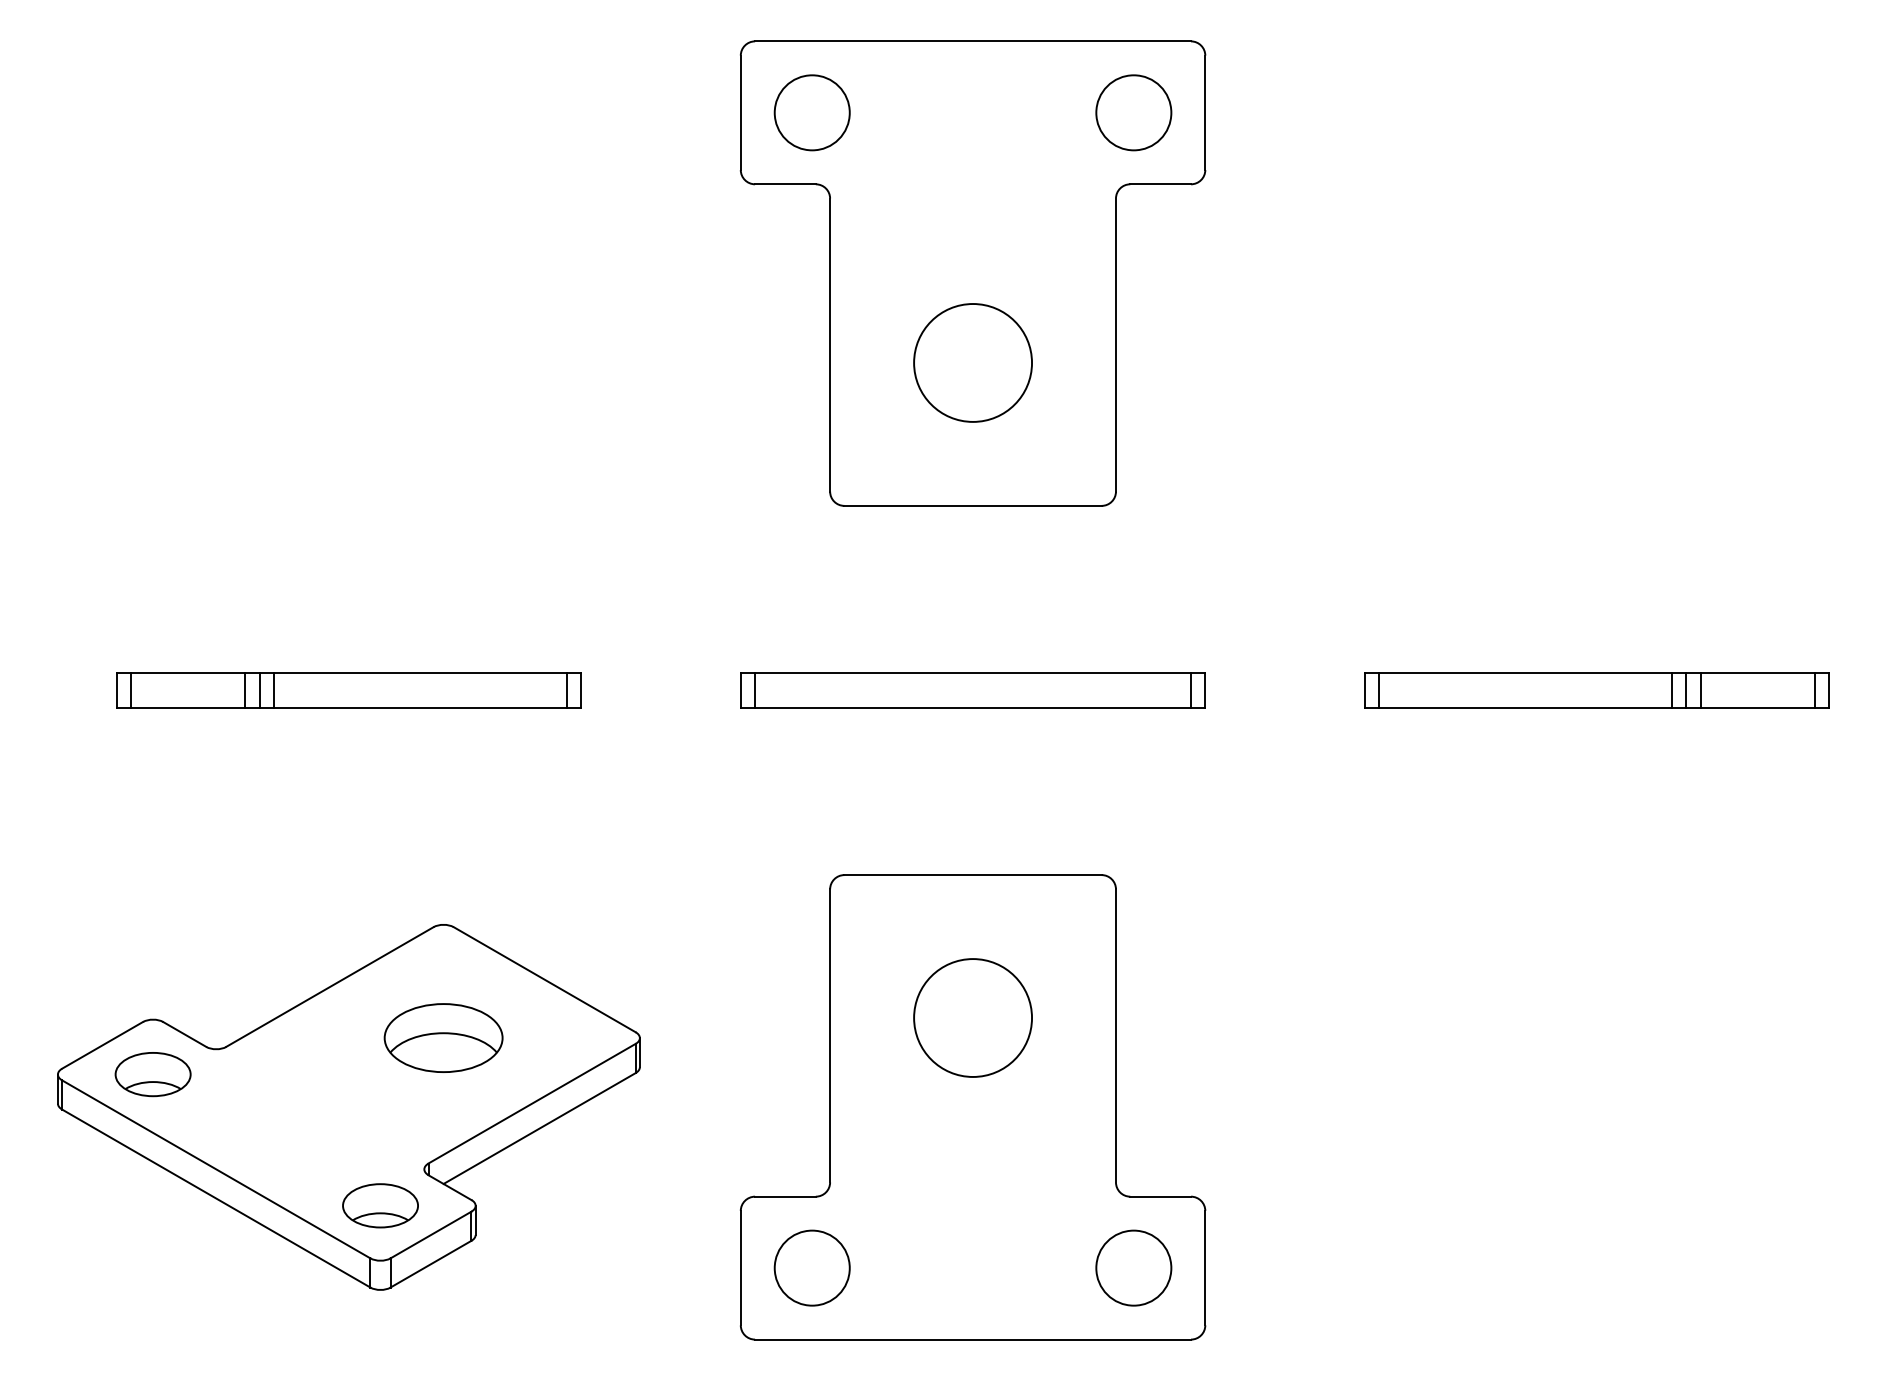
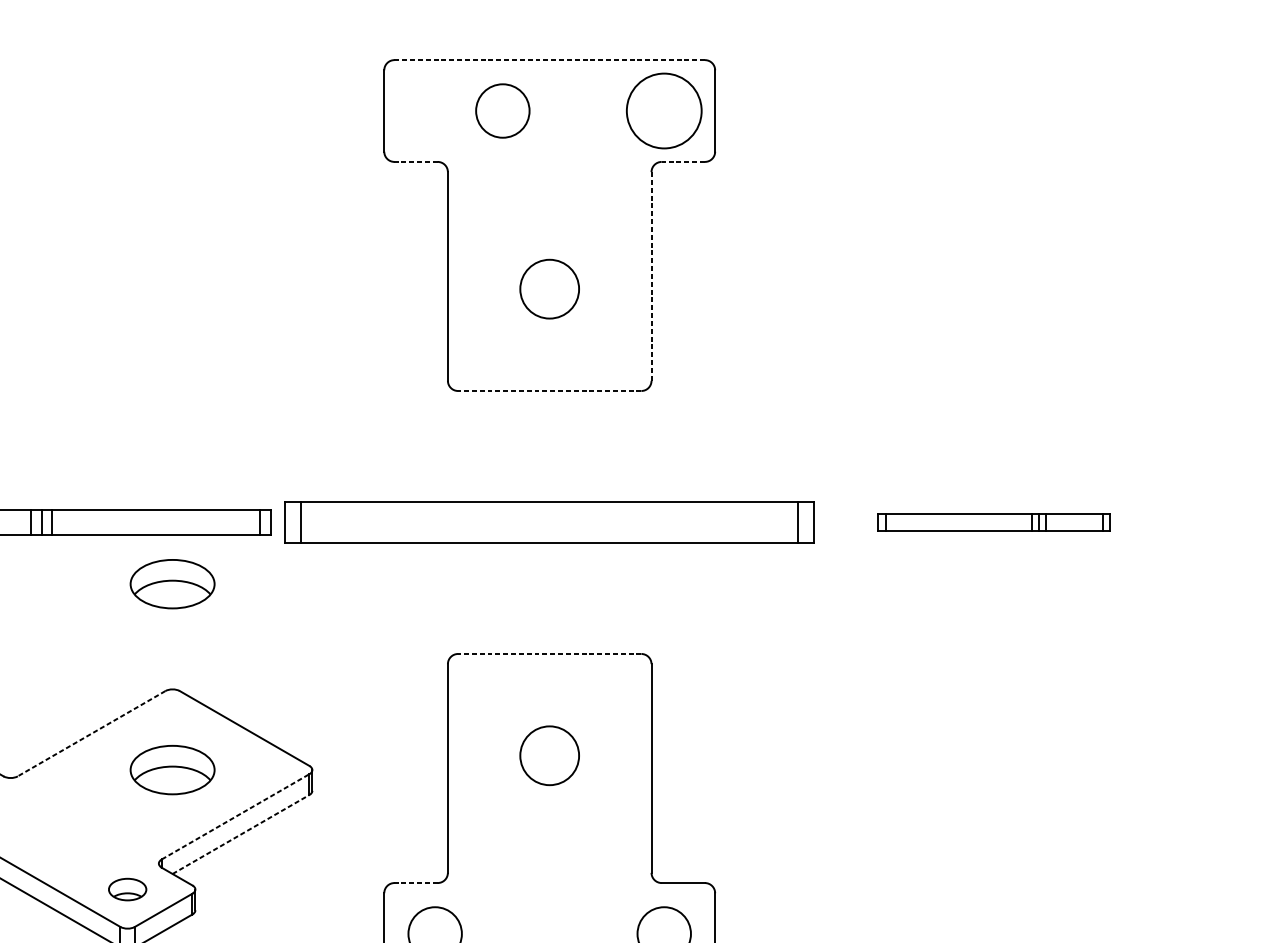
line: (973, 41) -> (550, 60), solid -> dashed
circle: (811, 112) -> (502, 110), moved
circle: (1133, 112) -> (664, 110), size x1.4
line: (784, 184) -> (415, 162), solid -> dashed
line: (1160, 184) -> (683, 162), solid -> dashed
line: (1115, 345) -> (651, 276), solid -> dashed
circle: (973, 362) -> (550, 288), size x0.7
line: (973, 505) -> (550, 390), solid -> dashed
part: (972, 690) -> (549, 522), size x1.6
part: (1596, 690) -> (993, 522), size x0.7
part: (443, 776) -> (172, 583), added
line: (973, 875) -> (550, 654), solid -> dashed
line: (329, 987) -> (91, 734), solid -> dashed
circle: (973, 1017) -> (550, 755), size x0.7
line: (532, 1103) -> (235, 816), solid -> dashed
line: (539, 1128) -> (240, 834), solid -> dashed
line: (784, 1196) -> (415, 882), solid -> dashed
part: (380, 1205) -> (127, 889), size x0.7

